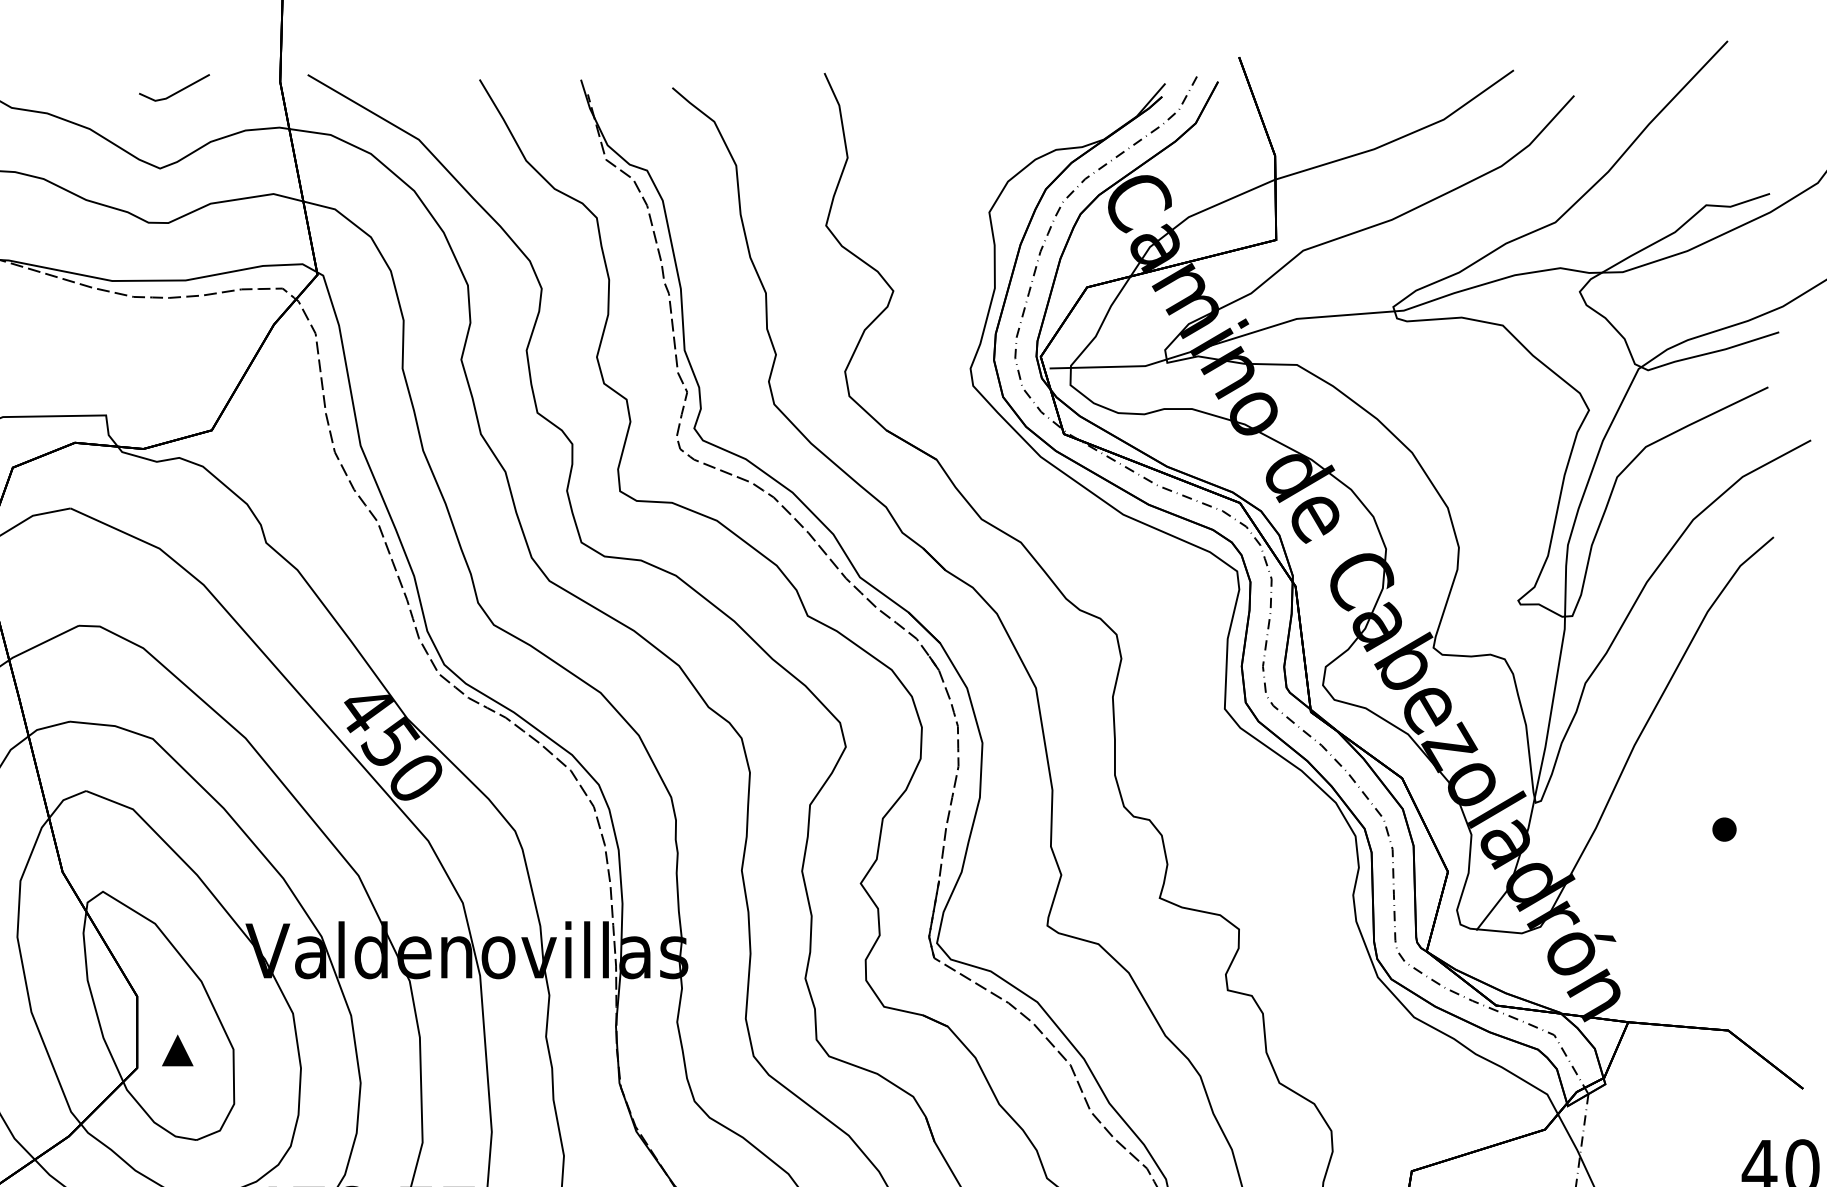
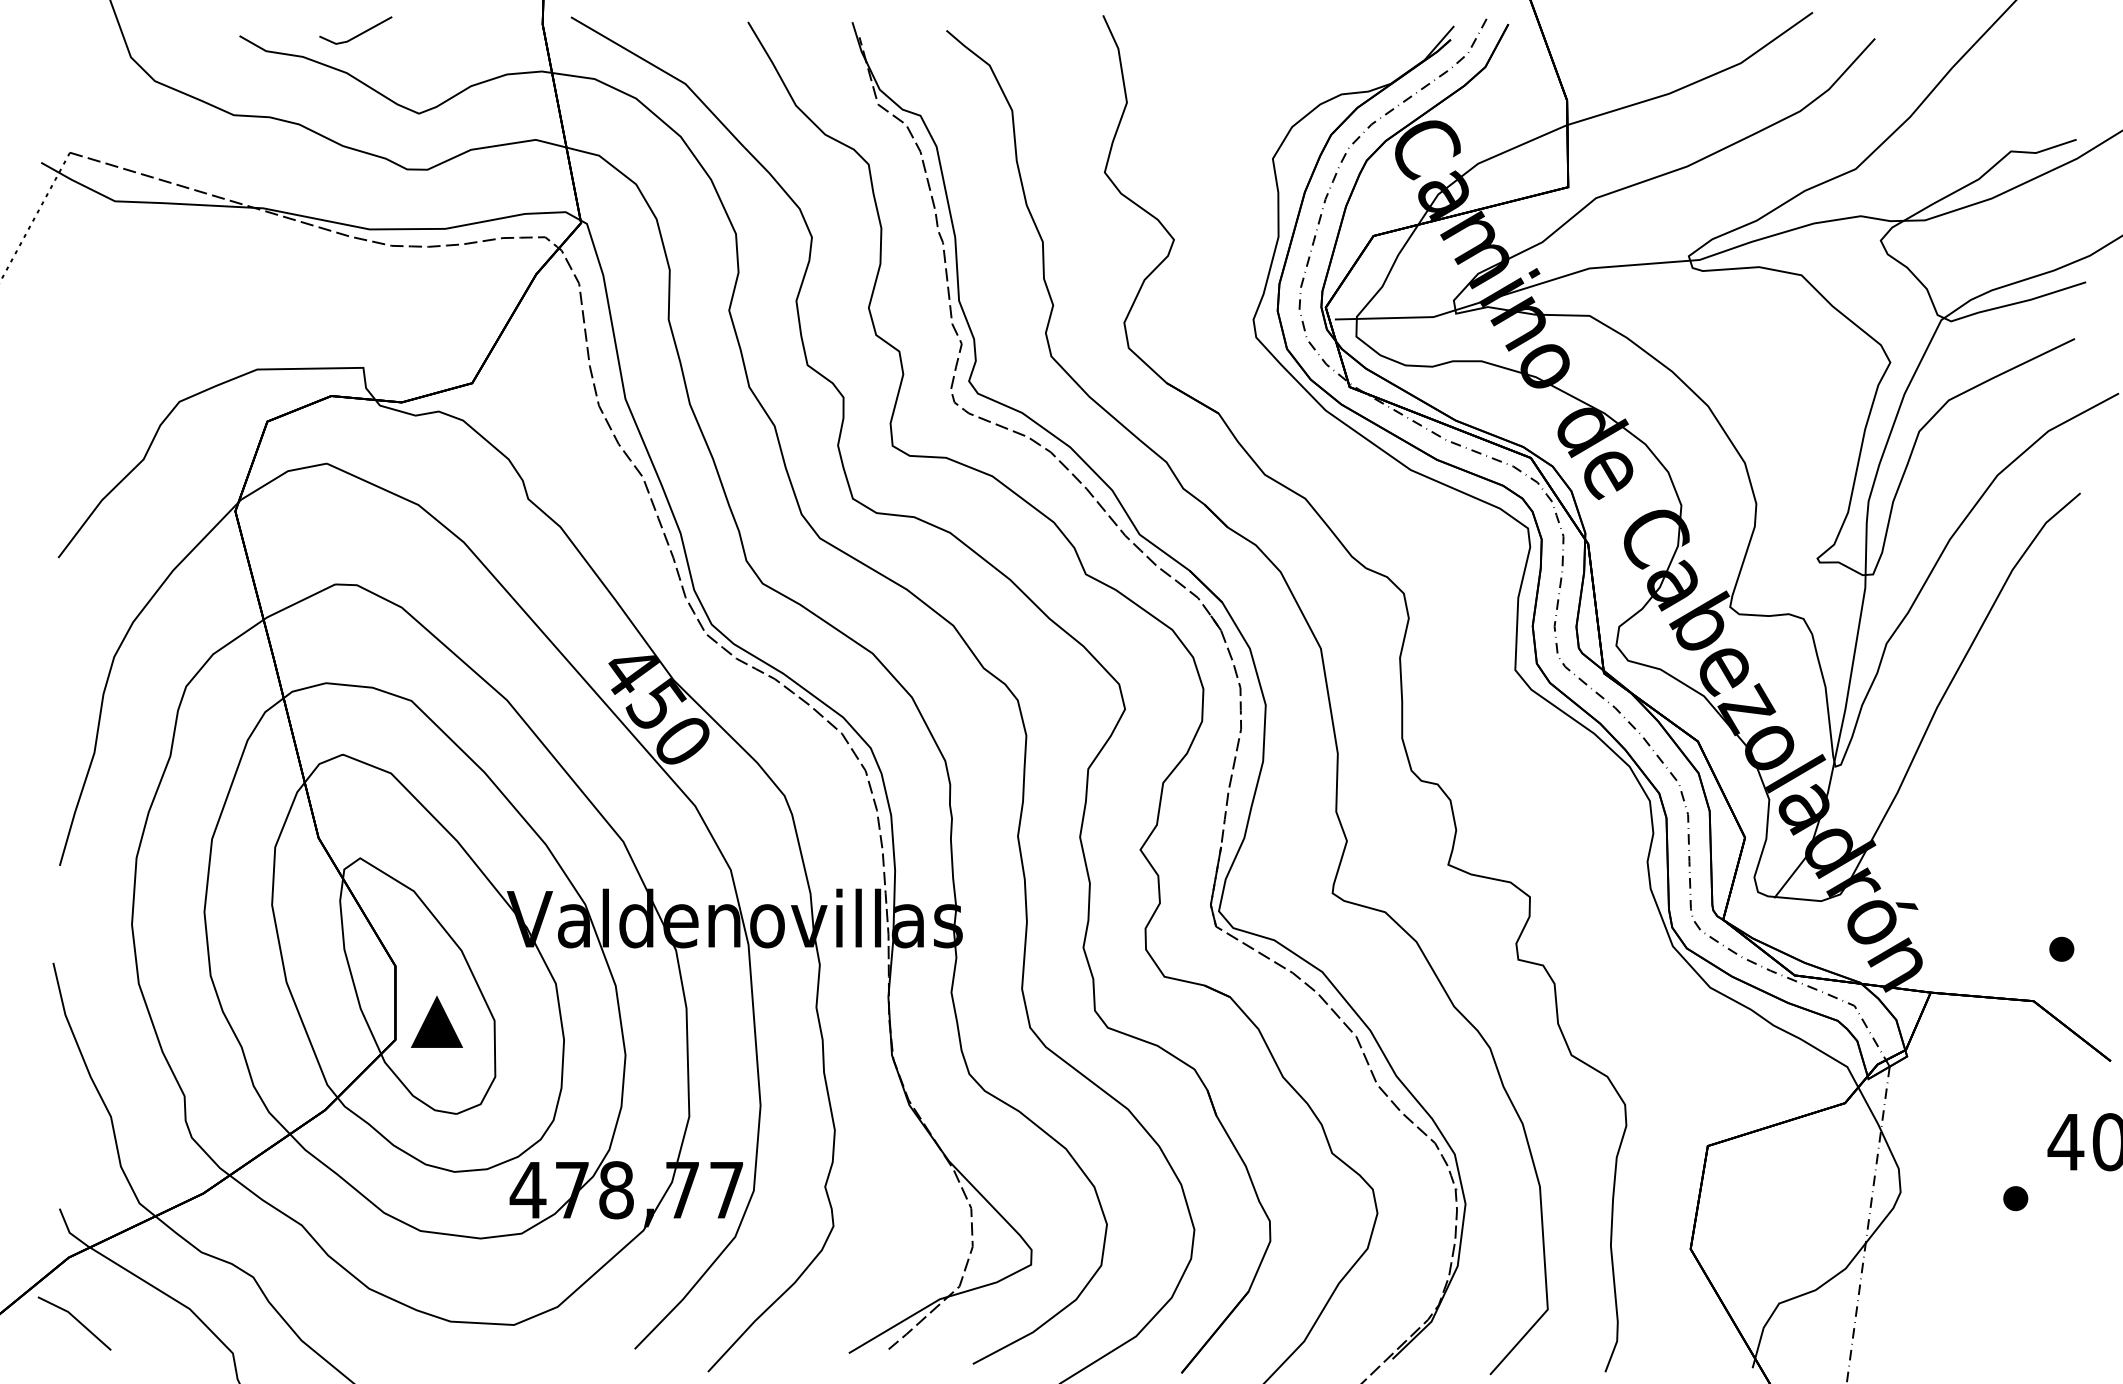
line: (178, 90) -> (359, 33), moved
part: (1724, 828) -> (2061, 948), moved
part: (178, 1050) -> (437, 1021), size x1.6

